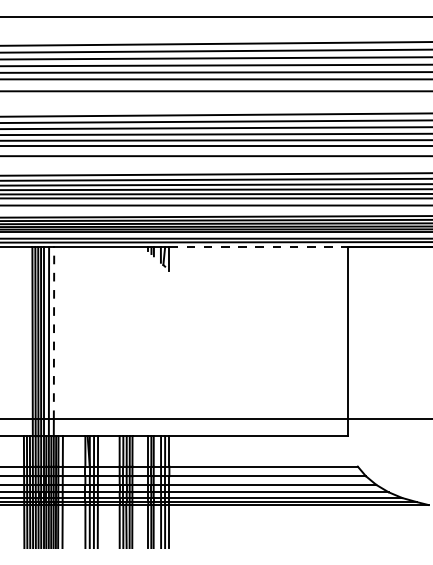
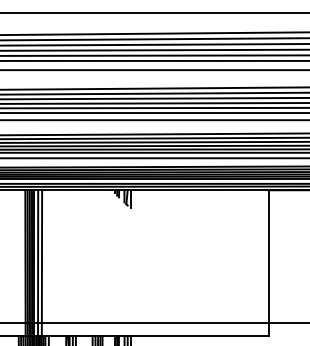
line: (259, 247) -> (200, 190), dashed -> solid
line: (54, 333) -> (42, 256), dashed -> solid

